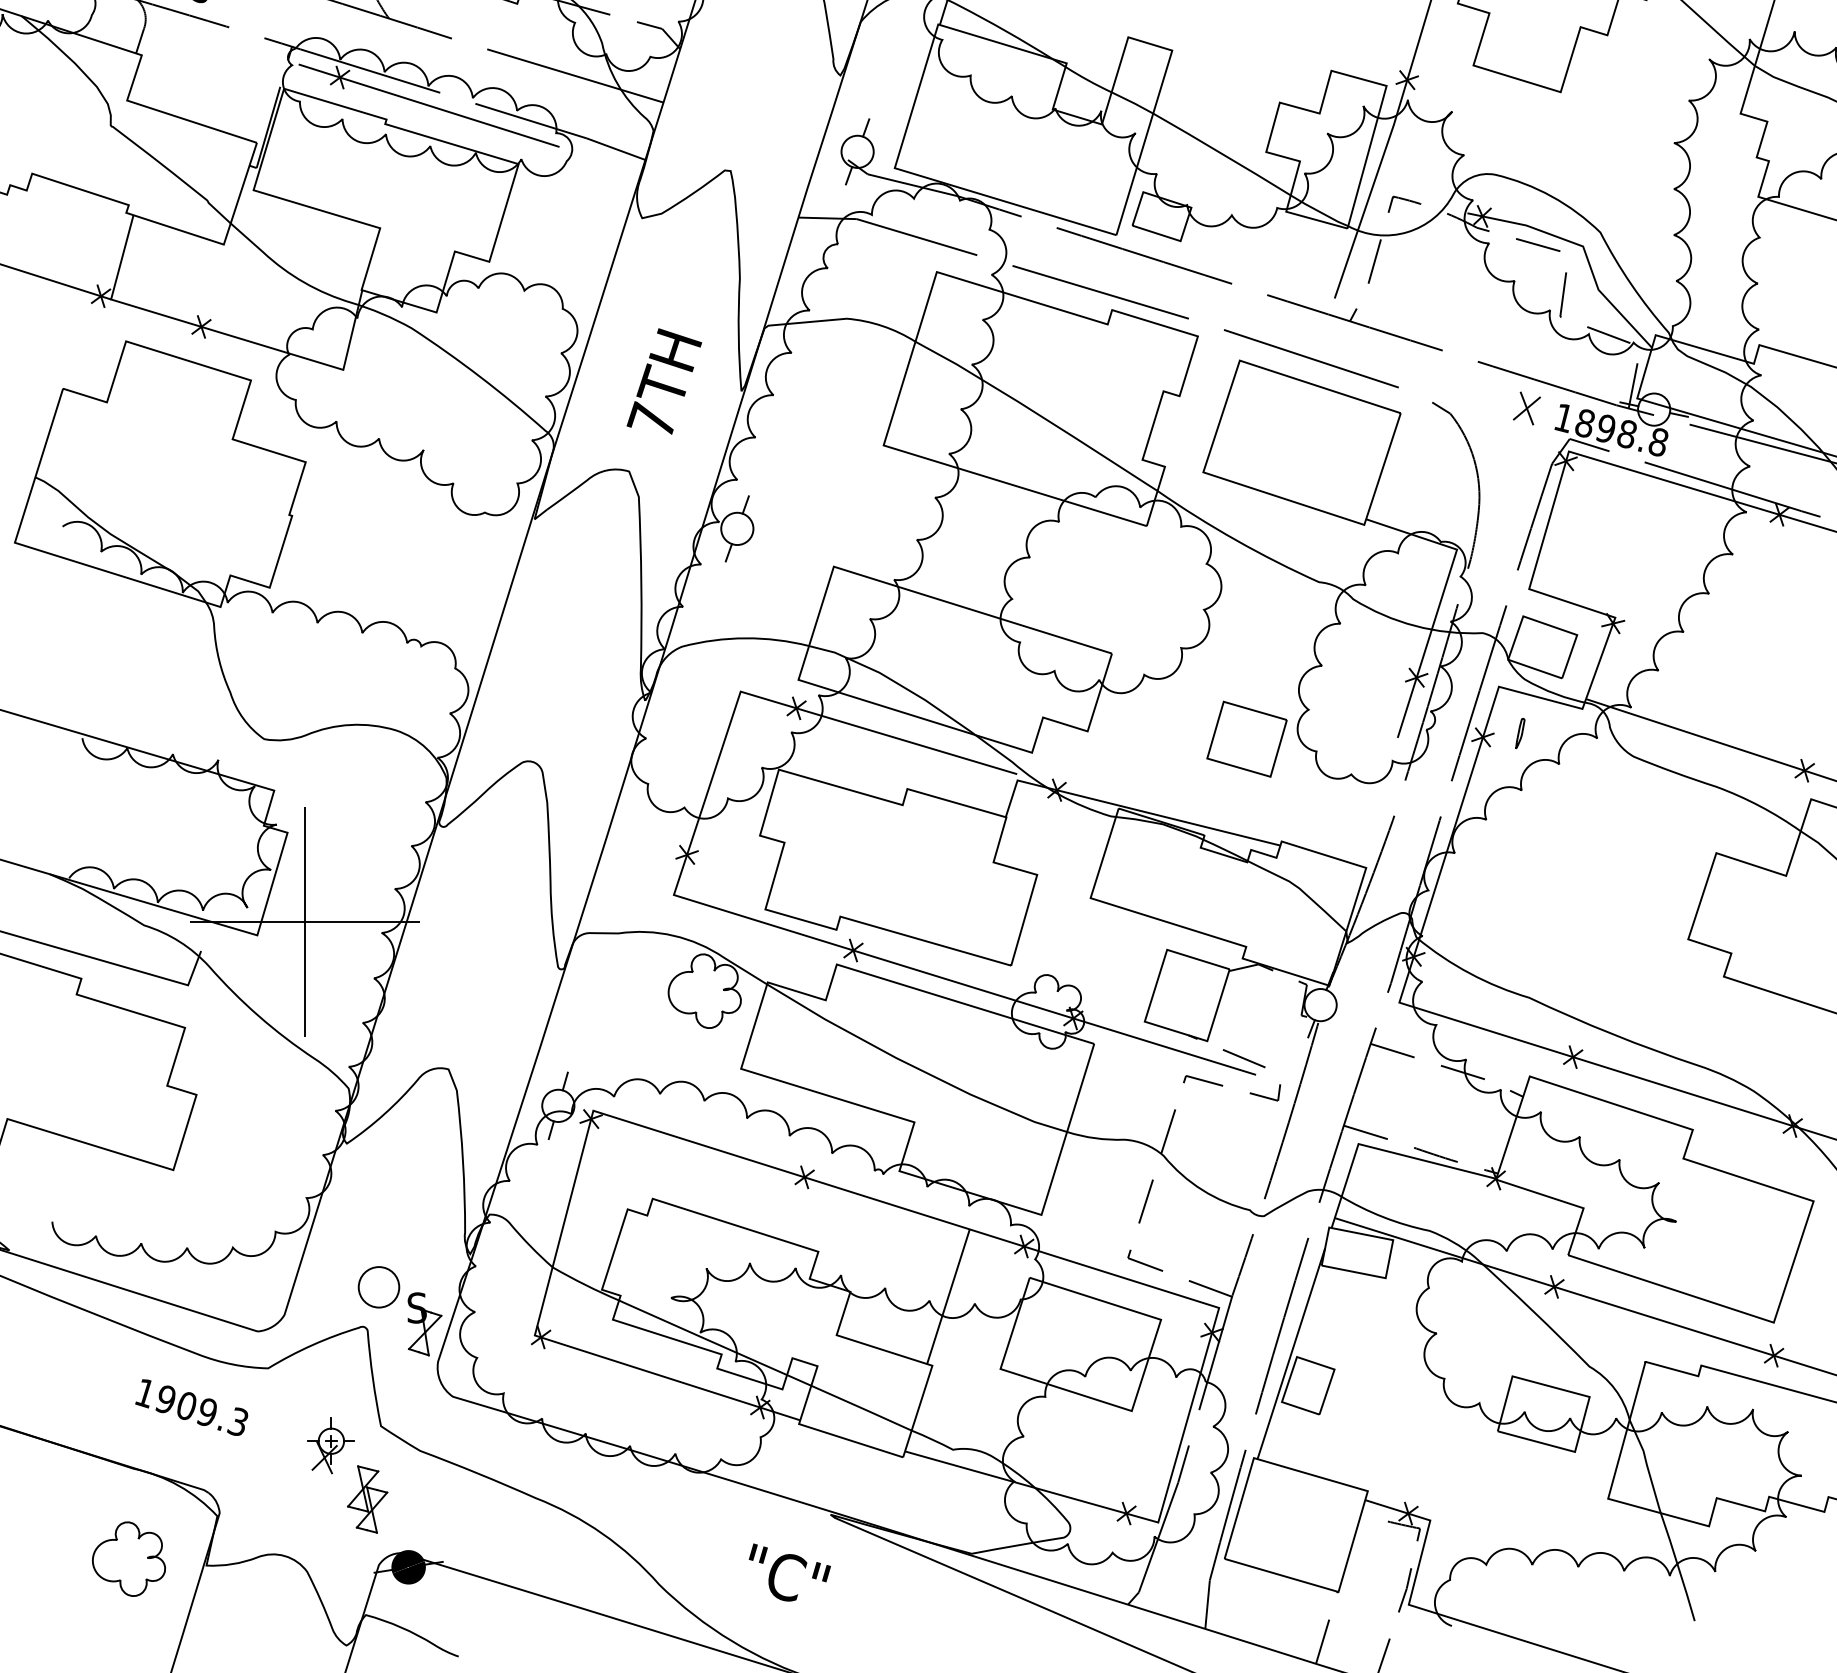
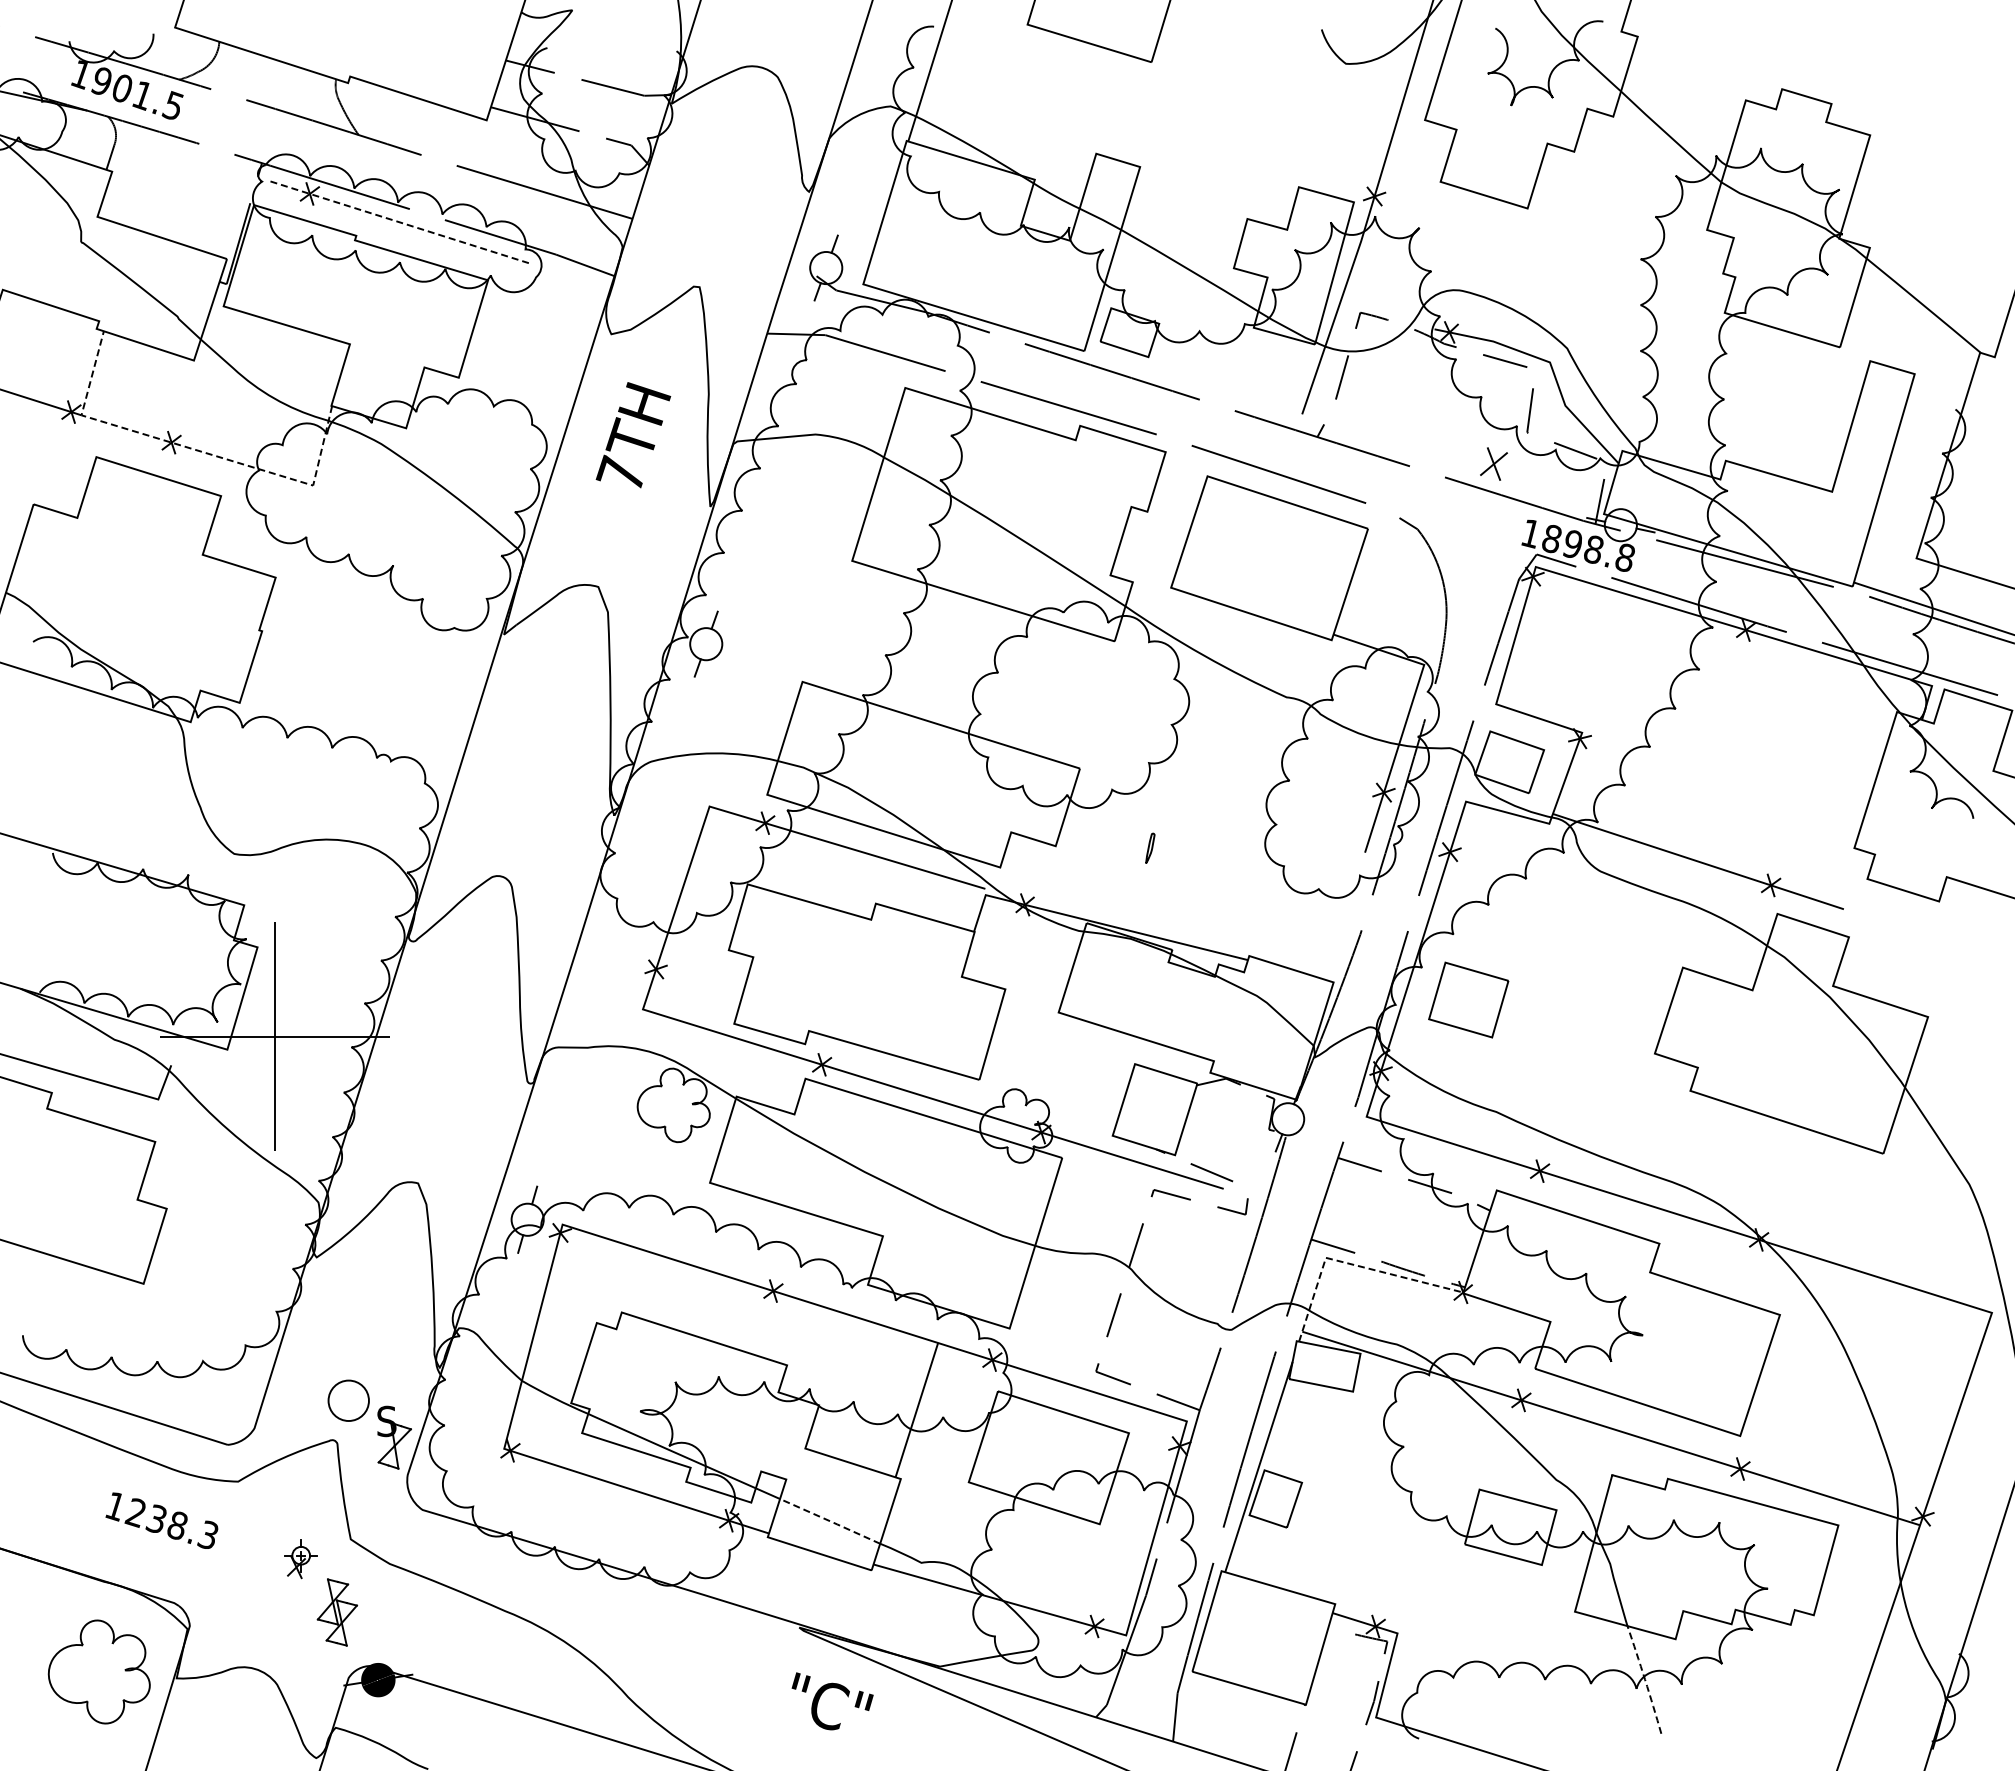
line: (428, 105) -> (398, 221), solid -> dashed
line: (224, 333) -> (194, 449), solid -> dashed
text: (664, 381) -> (633, 435), moved
part: (1526, 407) -> (1493, 463), moved
part: (1520, 732) -> (1150, 847), moved
part: (1246, 738) -> (1468, 999), moved
line: (1384, 1150) -> (1351, 1264), solid -> dashed
text: (185, 1405) -> (155, 1518), 1909.3 -> 1238.3
line: (861, 1408) -> (830, 1521), solid -> dashed
part: (330, 1445) -> (300, 1558), size x0.7
part: (129, 1558) -> (99, 1671), size x1.4
line: (1678, 1566) -> (1645, 1679), solid -> dashed
text: (789, 1572) -> (832, 1701), moved

